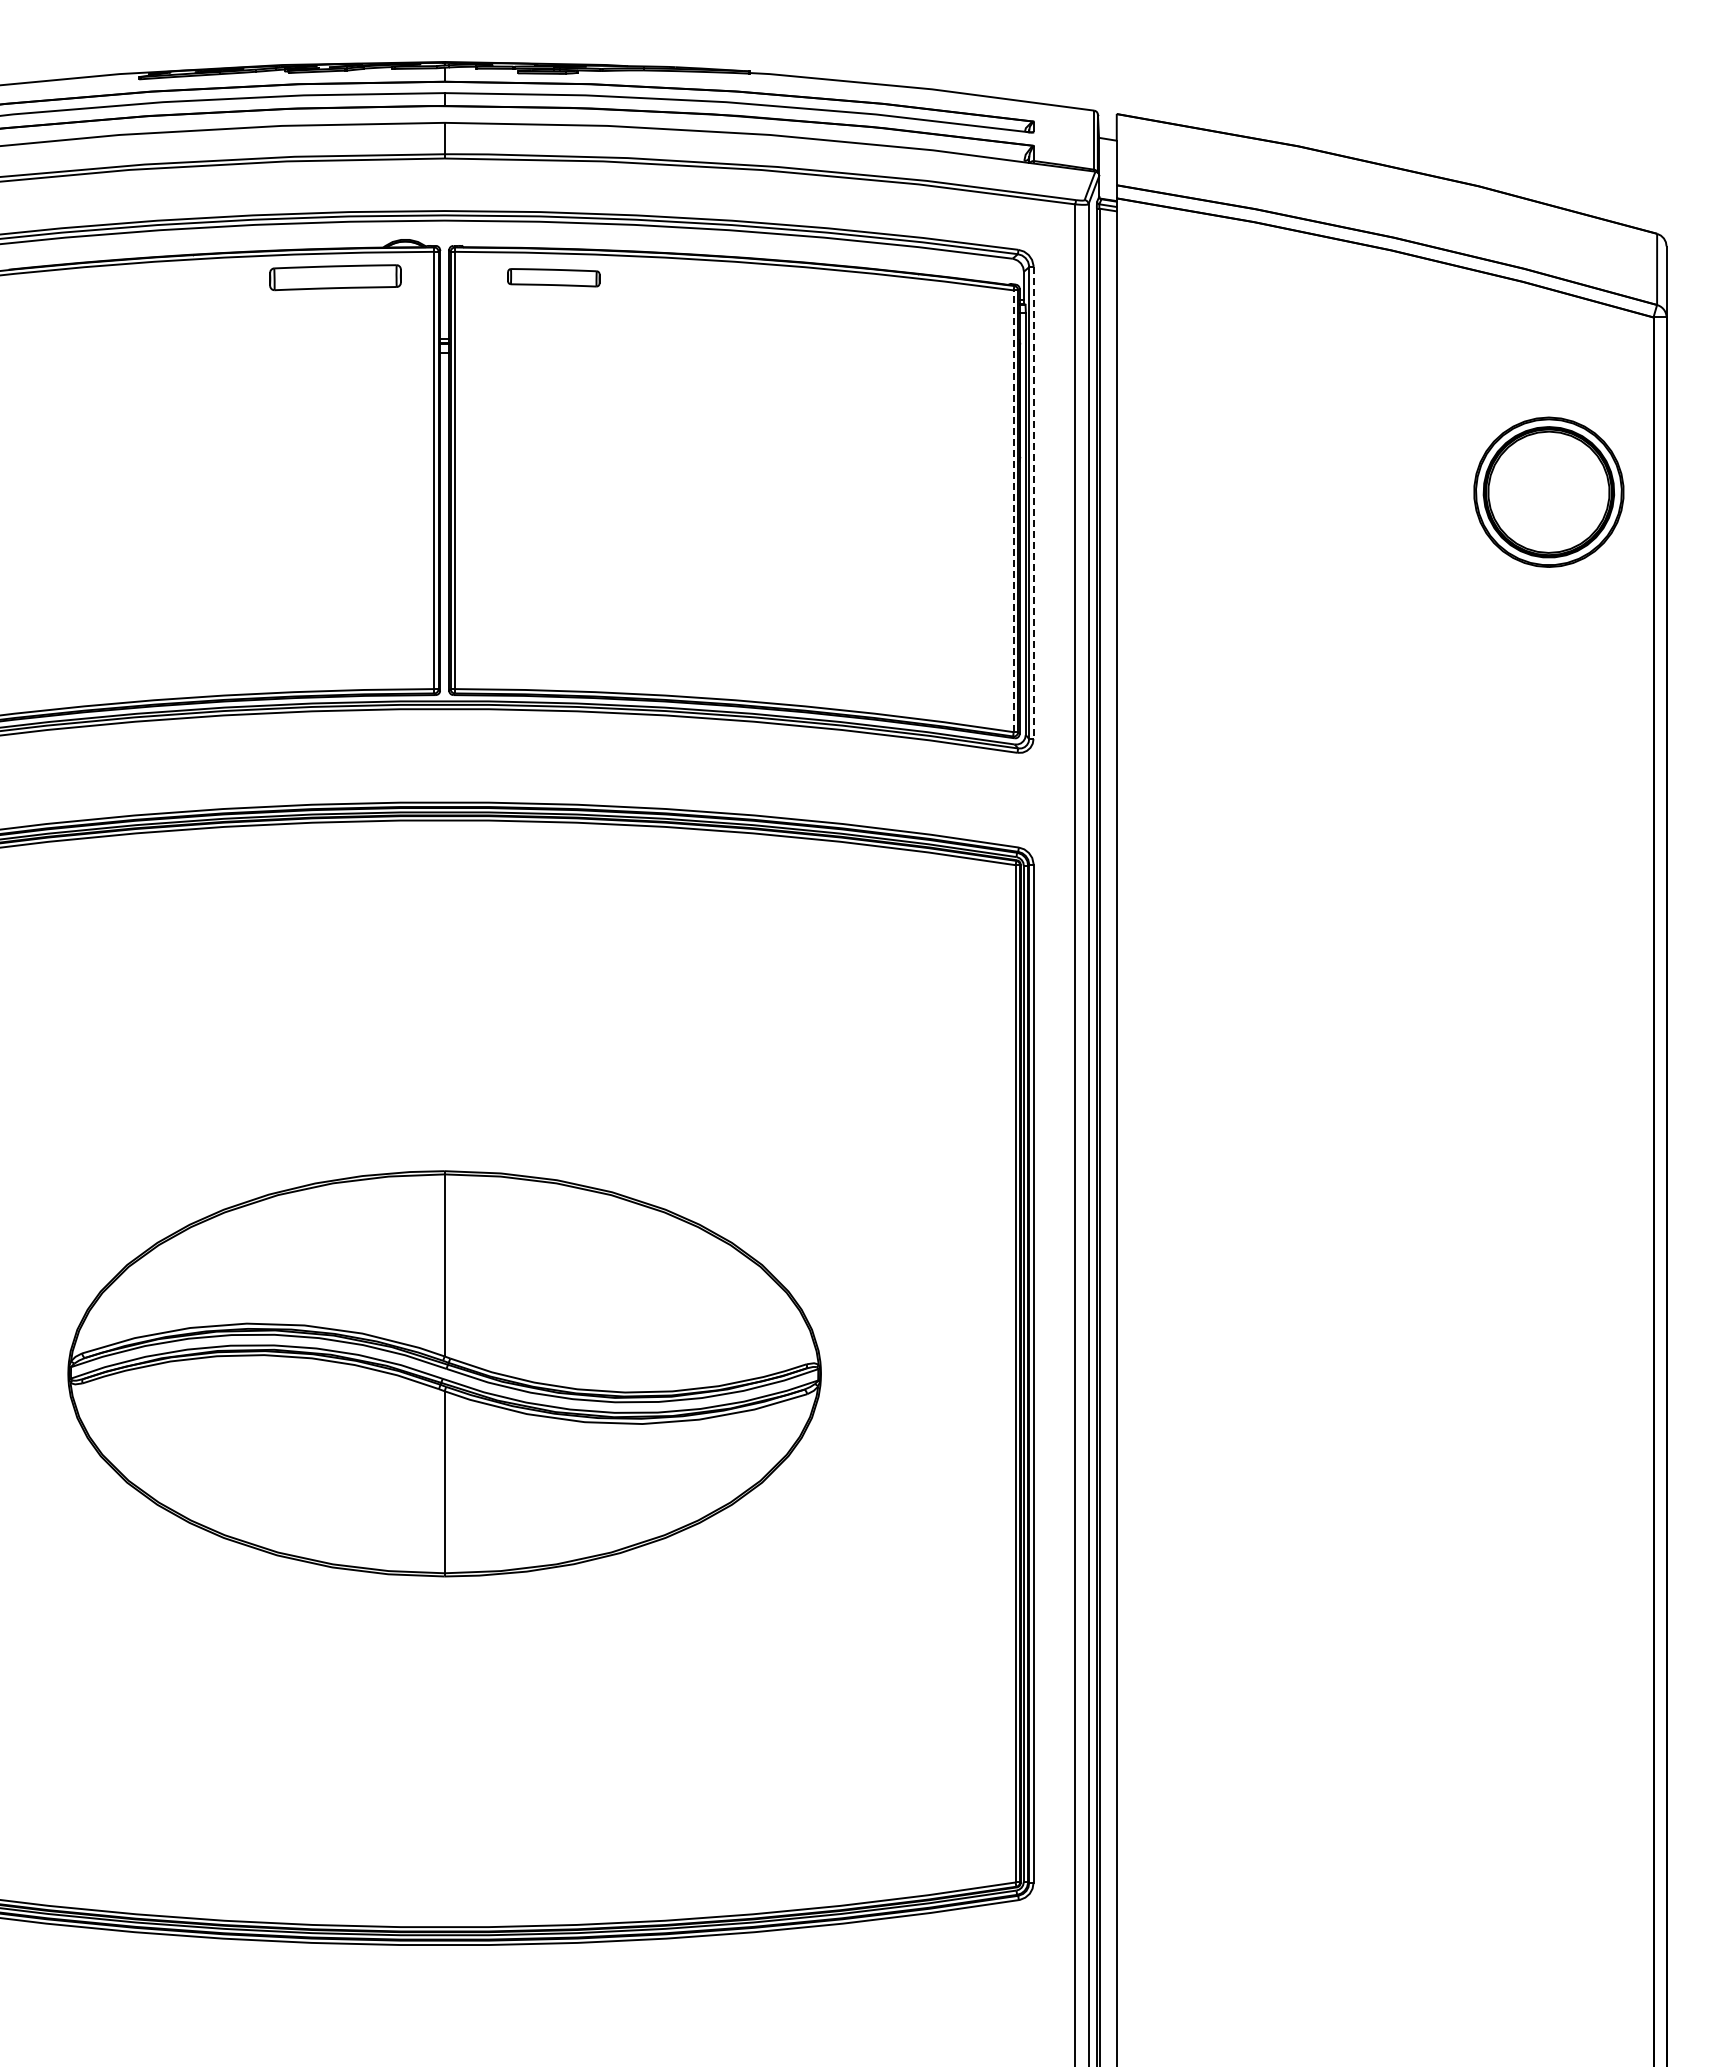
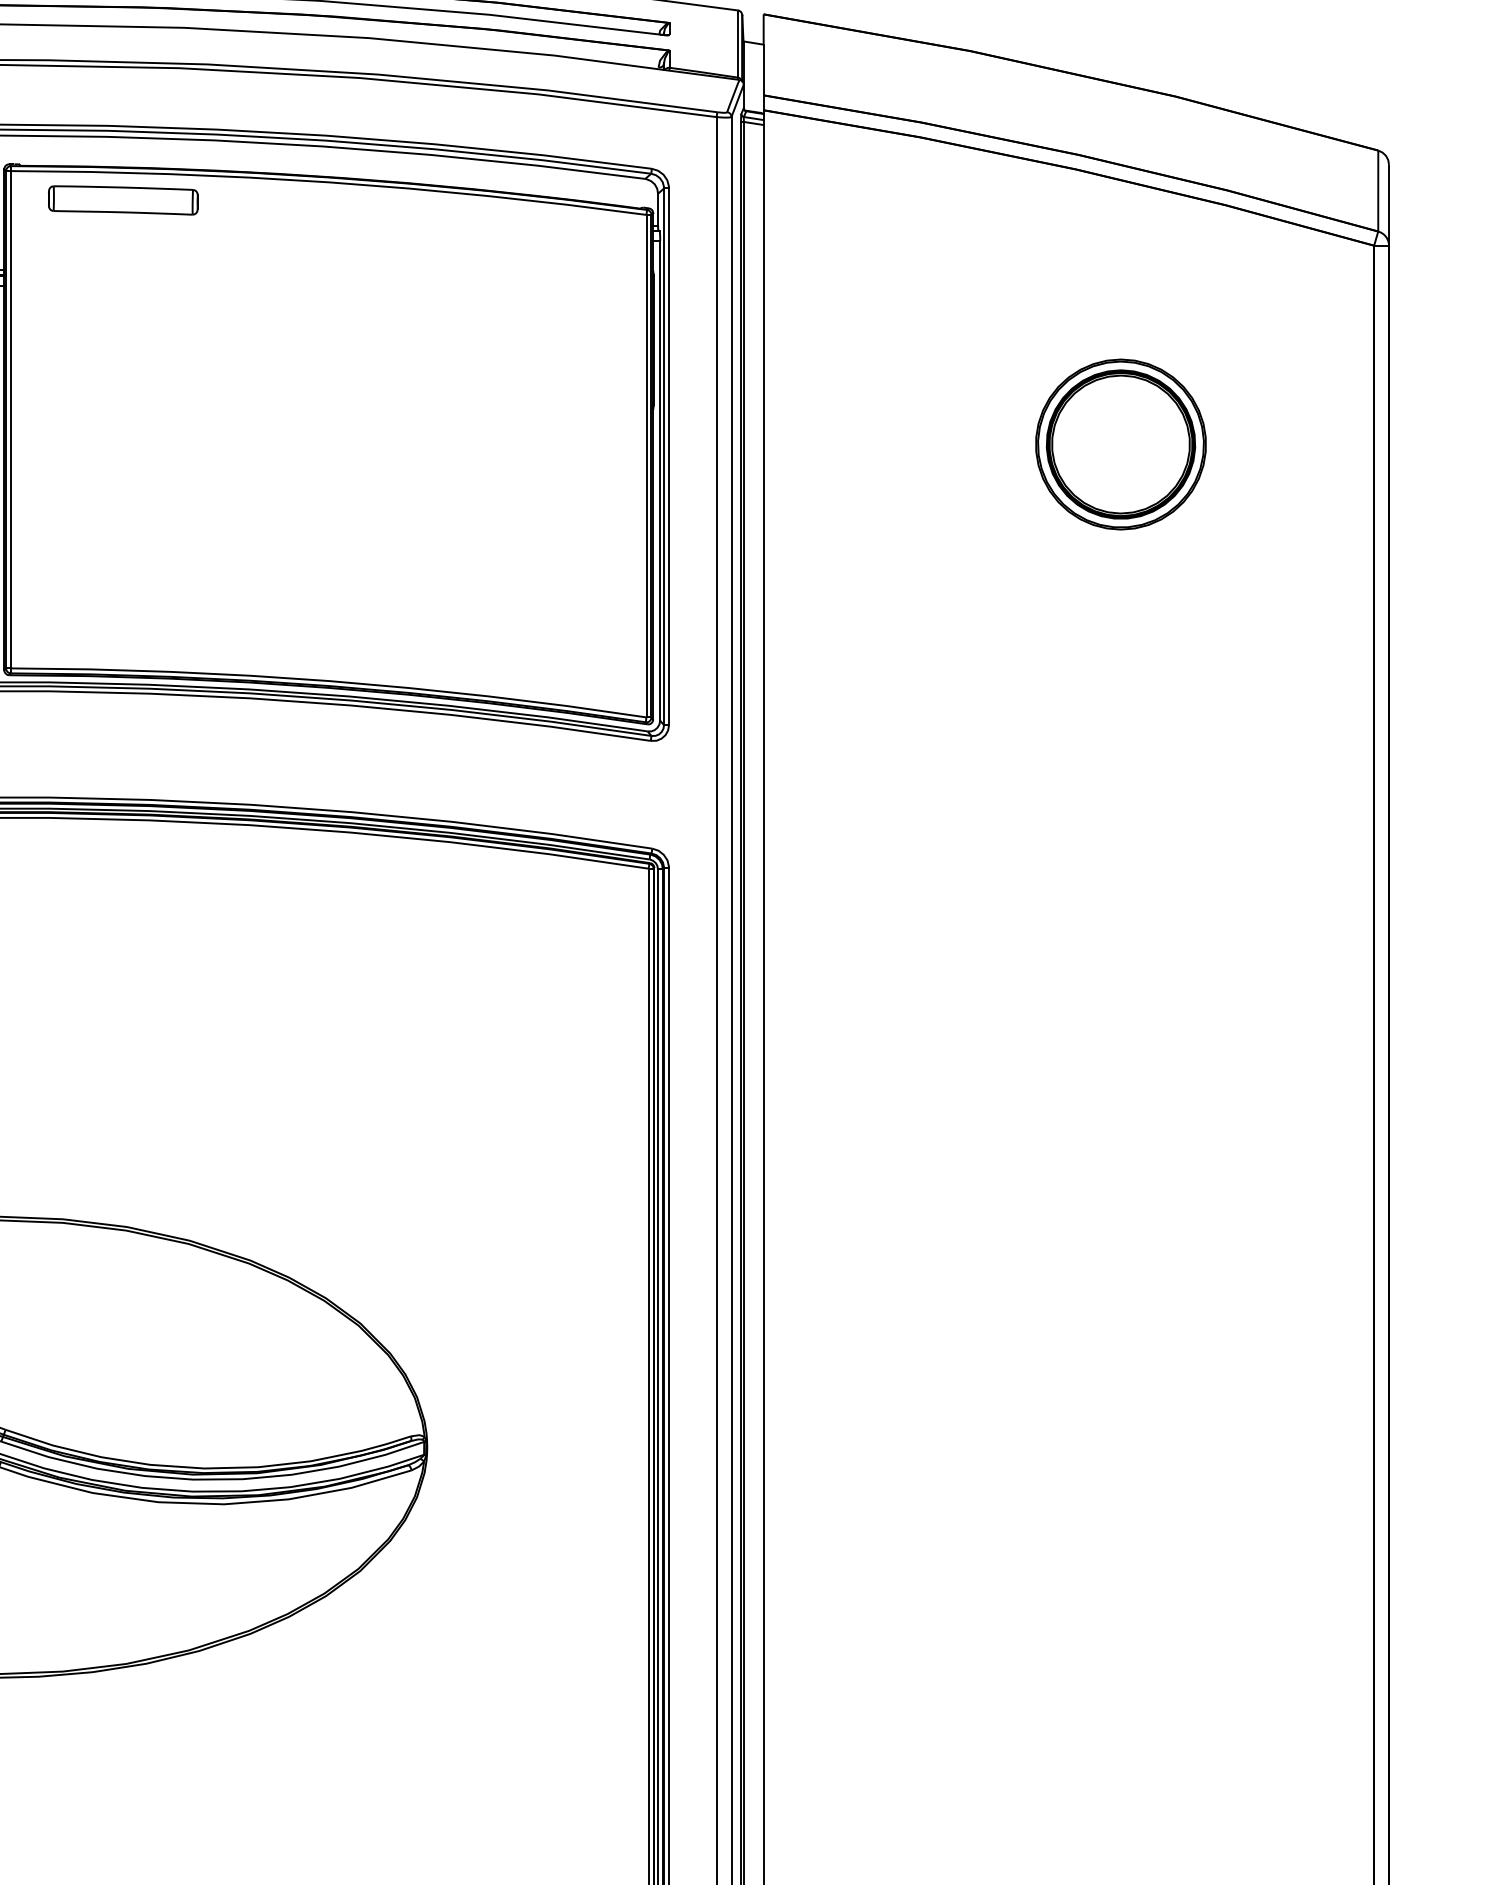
part: (553, 277) -> (123, 200), size x1.43
part: (1548, 491) -> (1120, 443), moved
line: (1033, 503) -> (668, 457), dashed -> solid
line: (1013, 511) -> (646, 466), dashed -> solid

